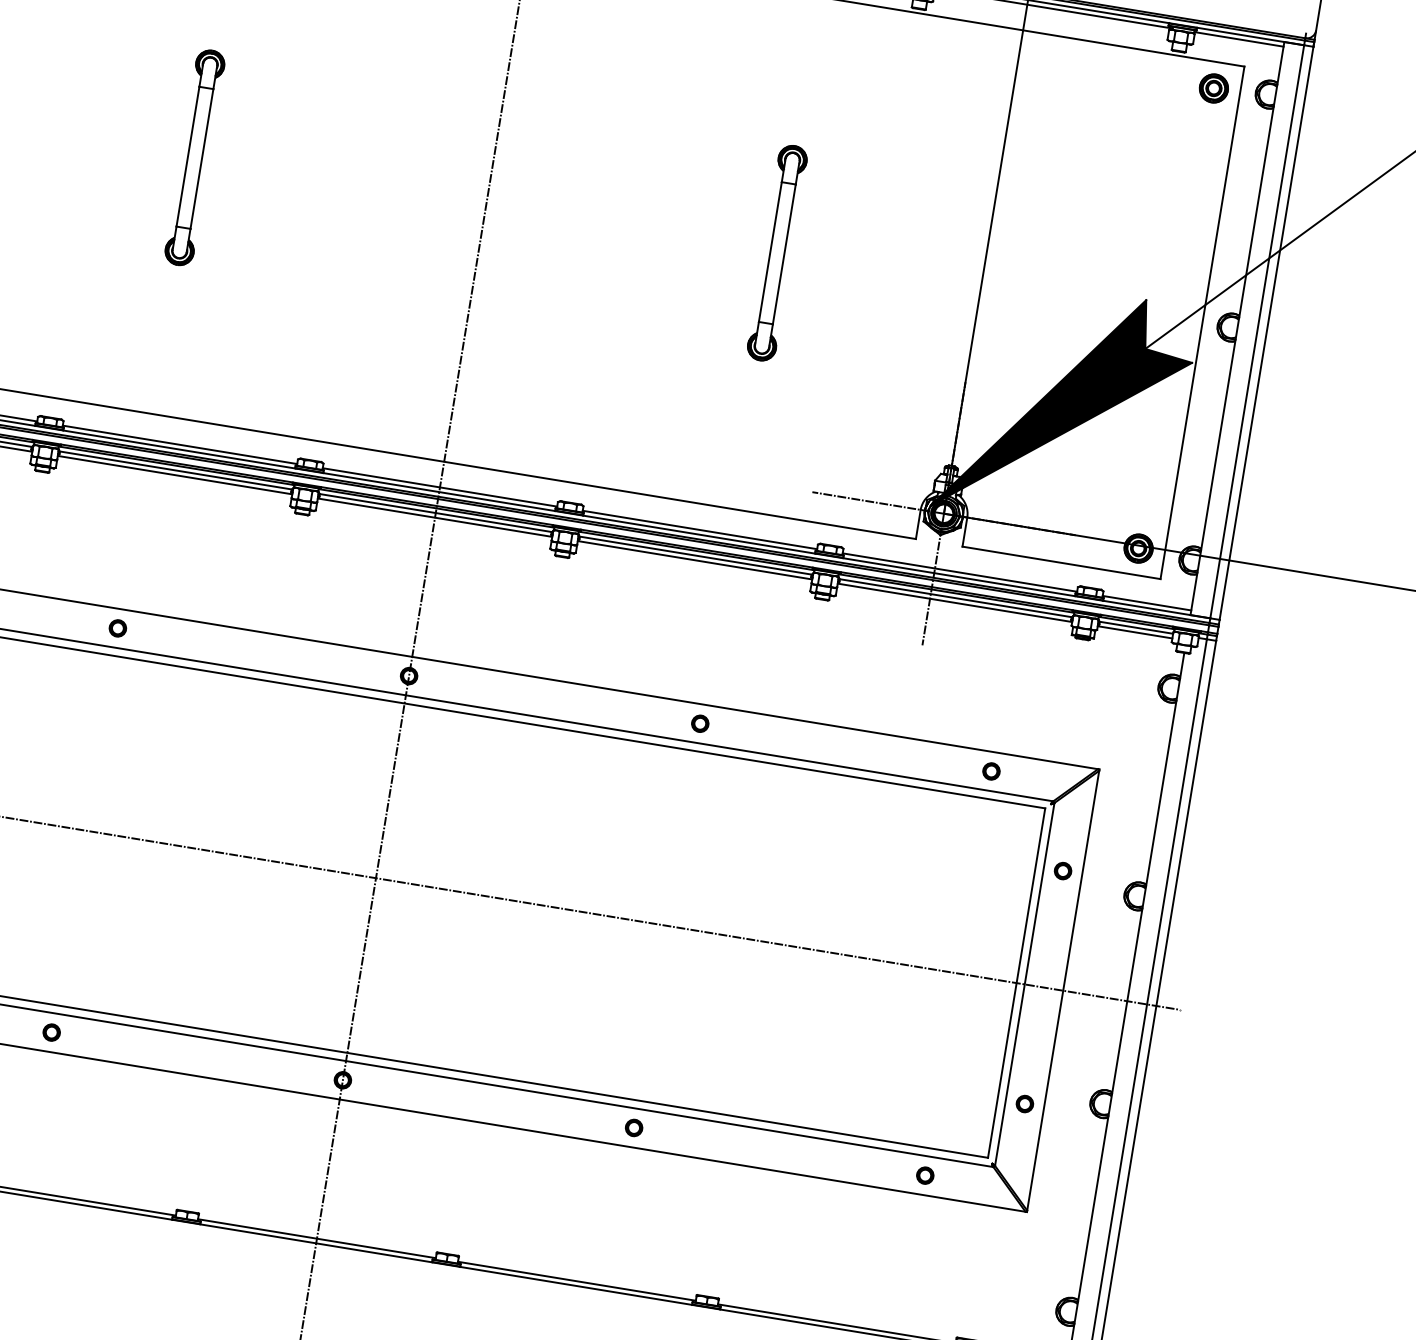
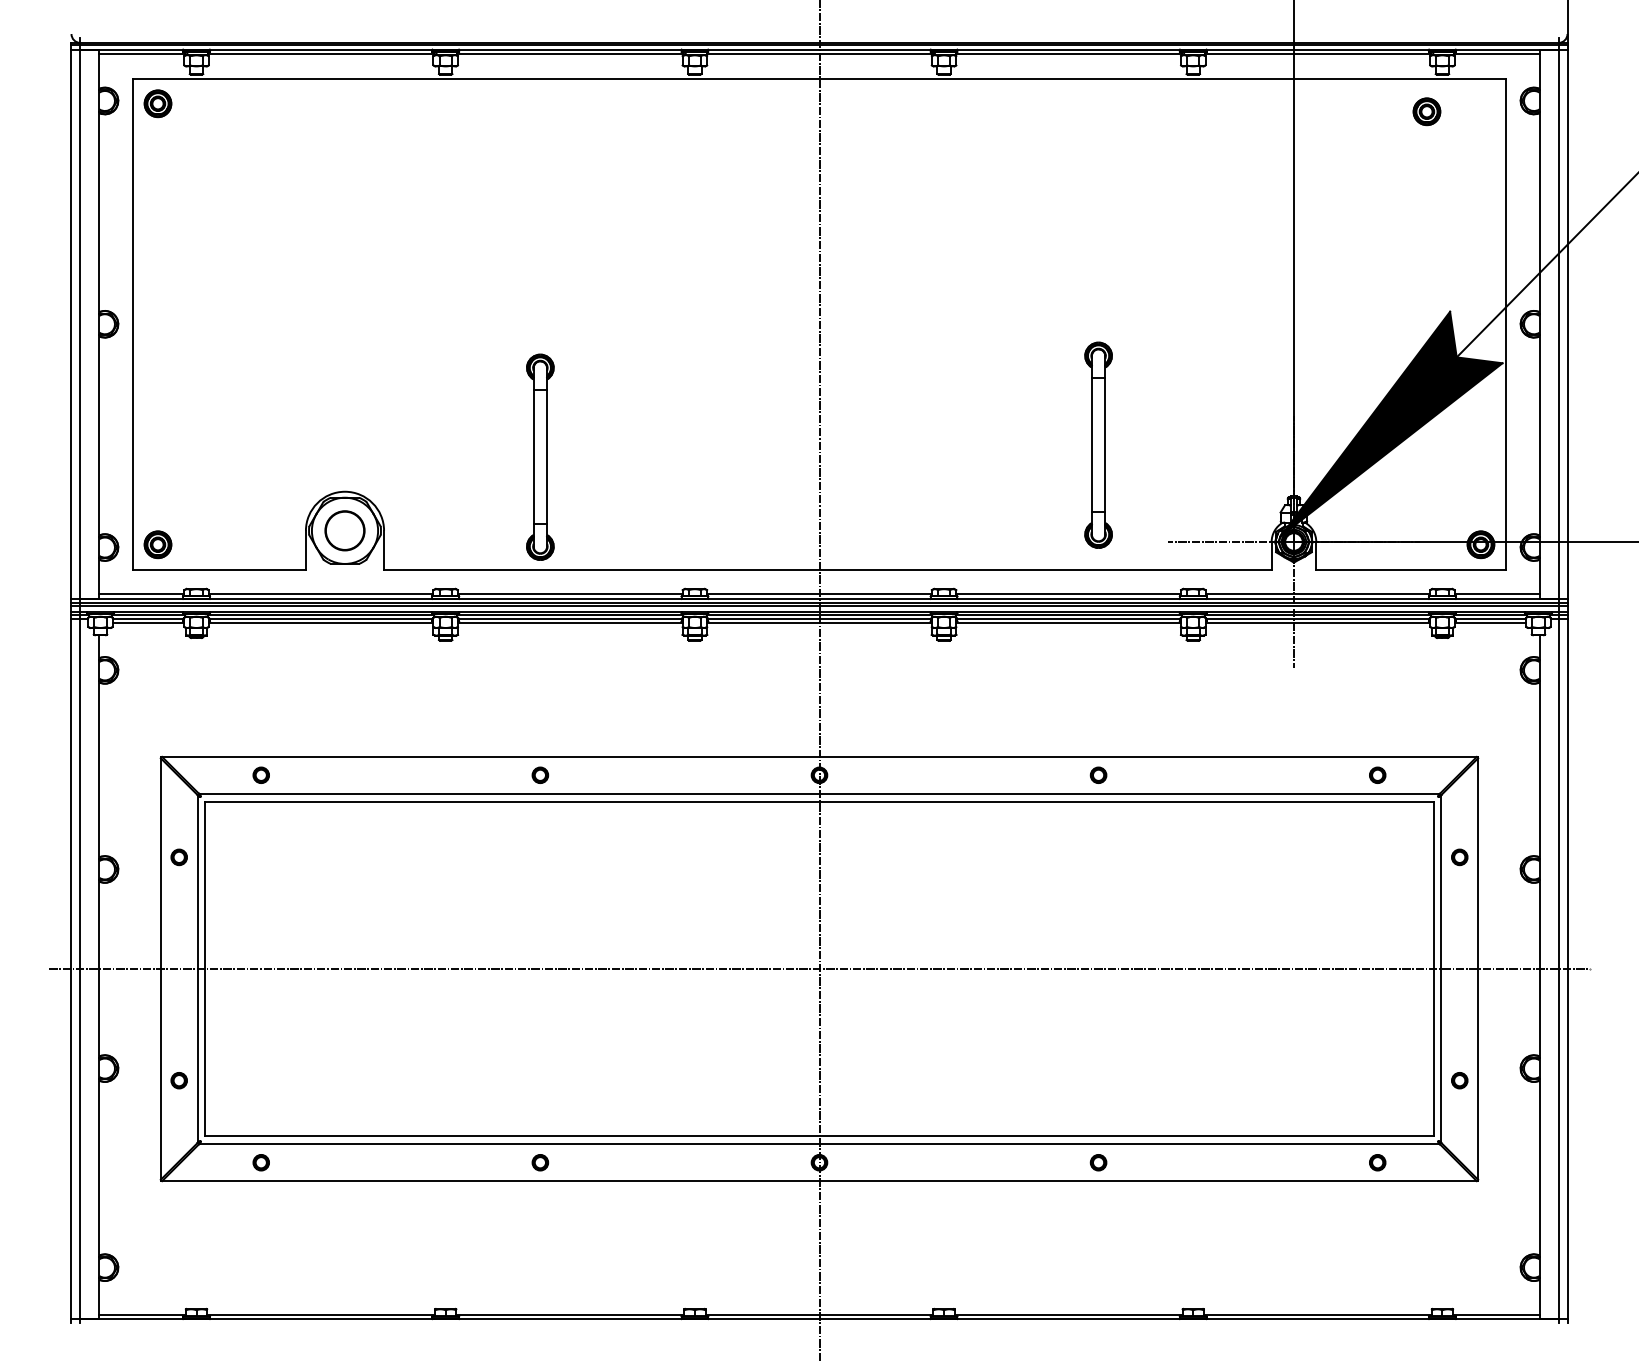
part: (1213, 88) -> (1426, 111), moved
part: (195, 157) -> (540, 456), moved
part: (777, 252) -> (1098, 444), moved

